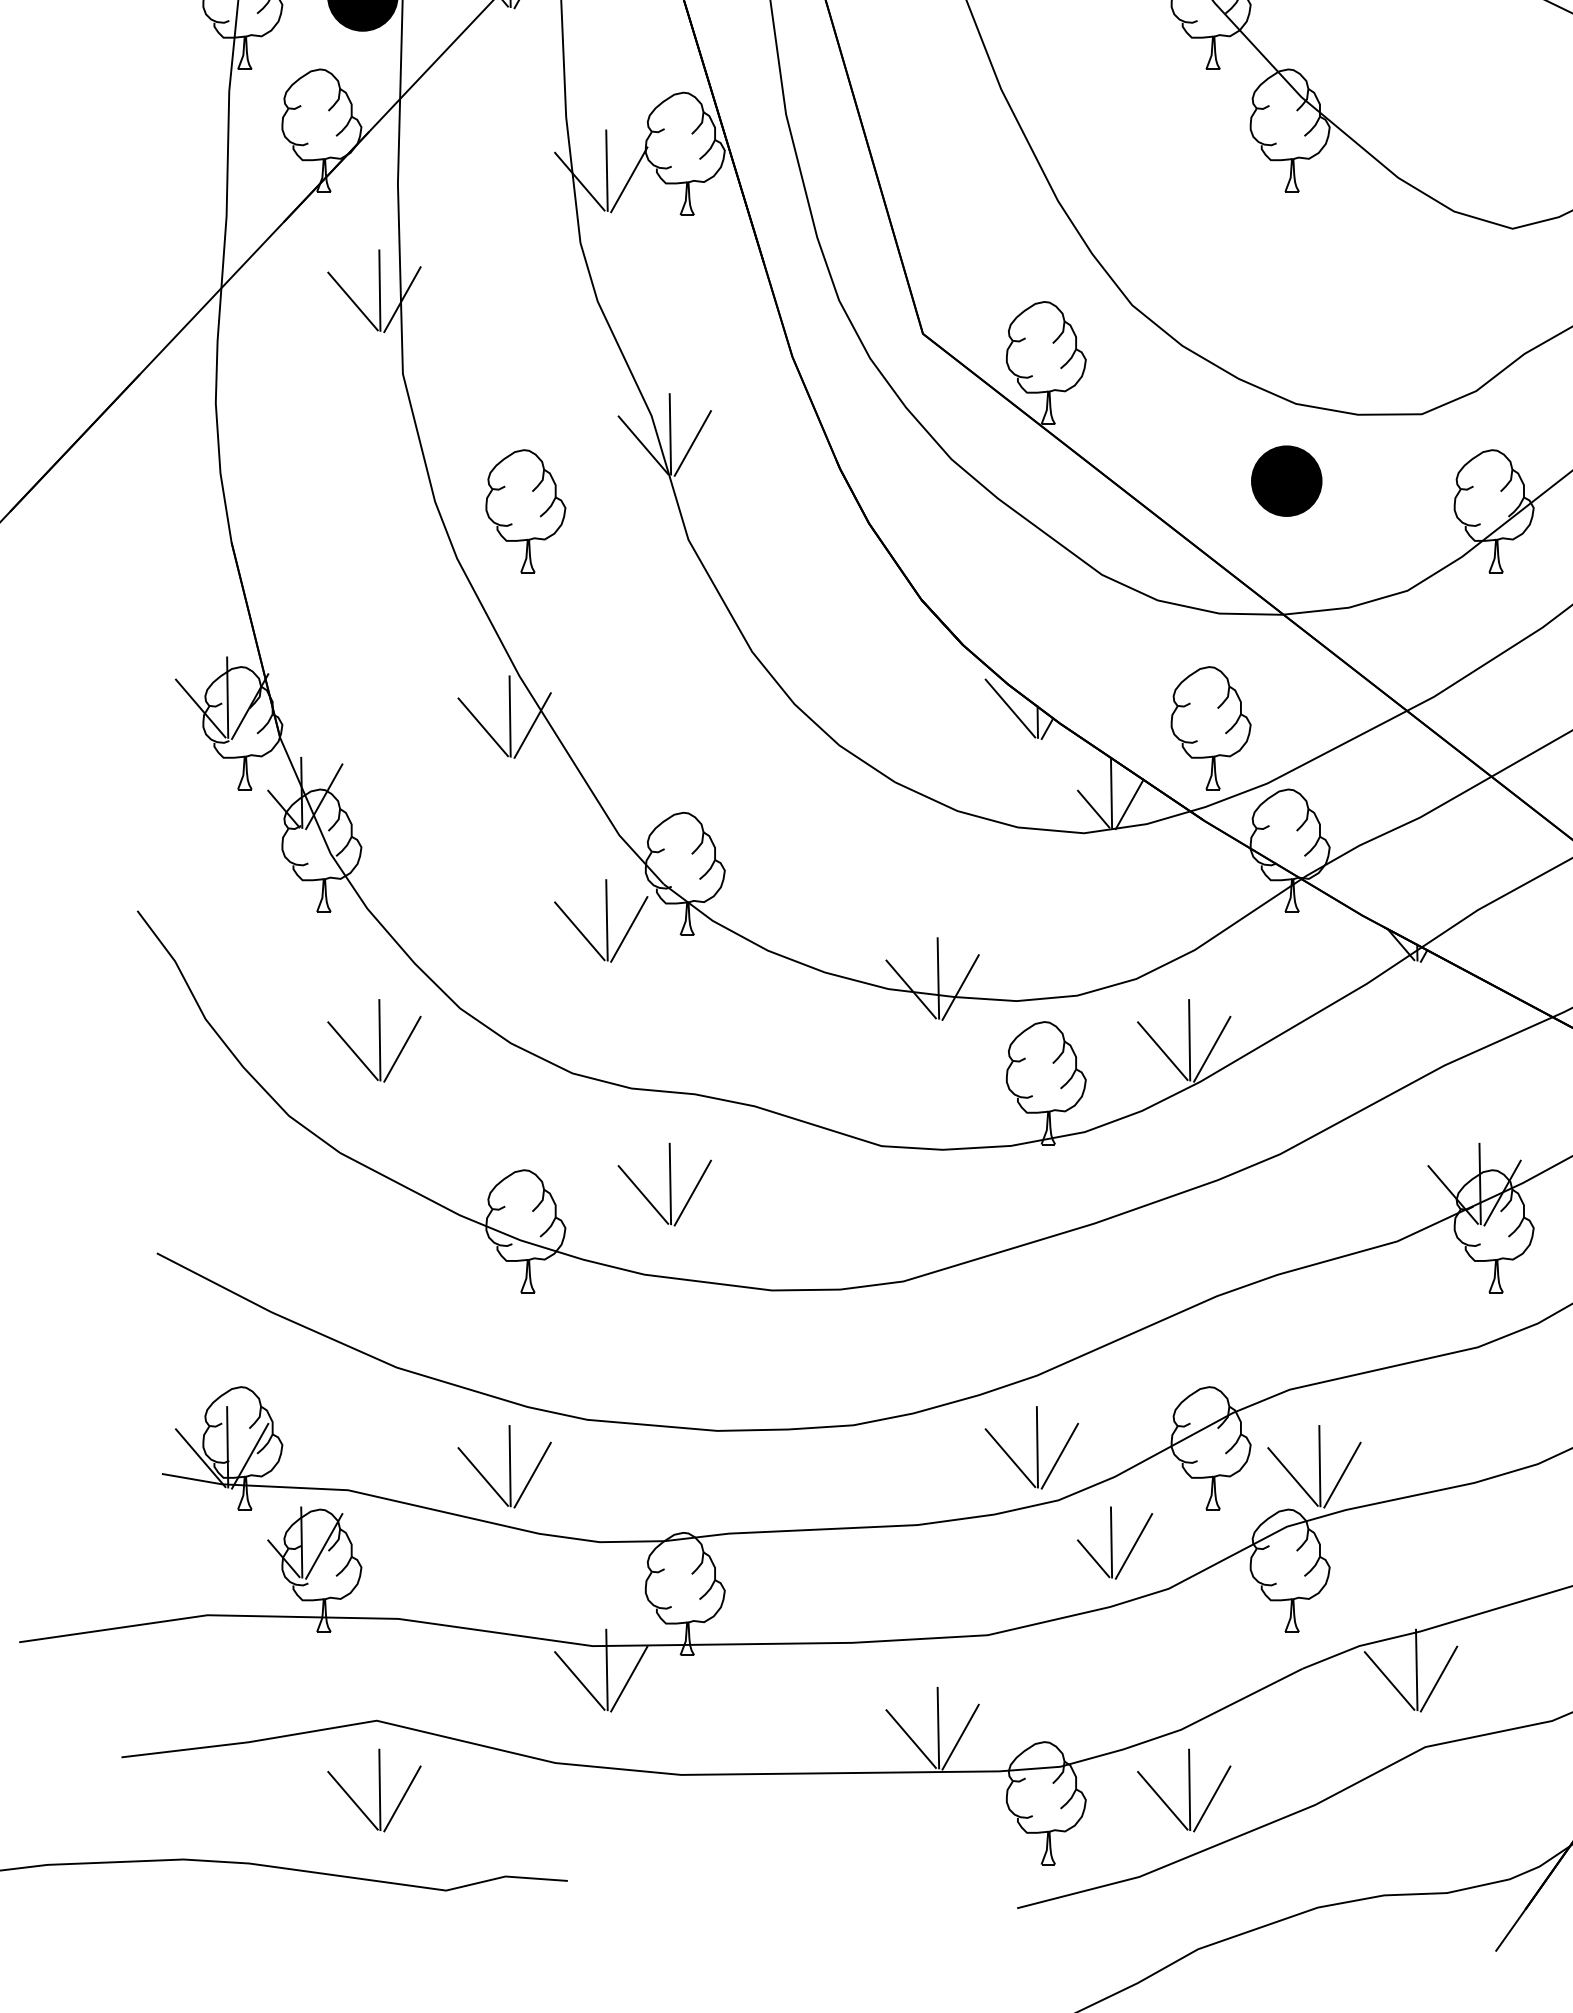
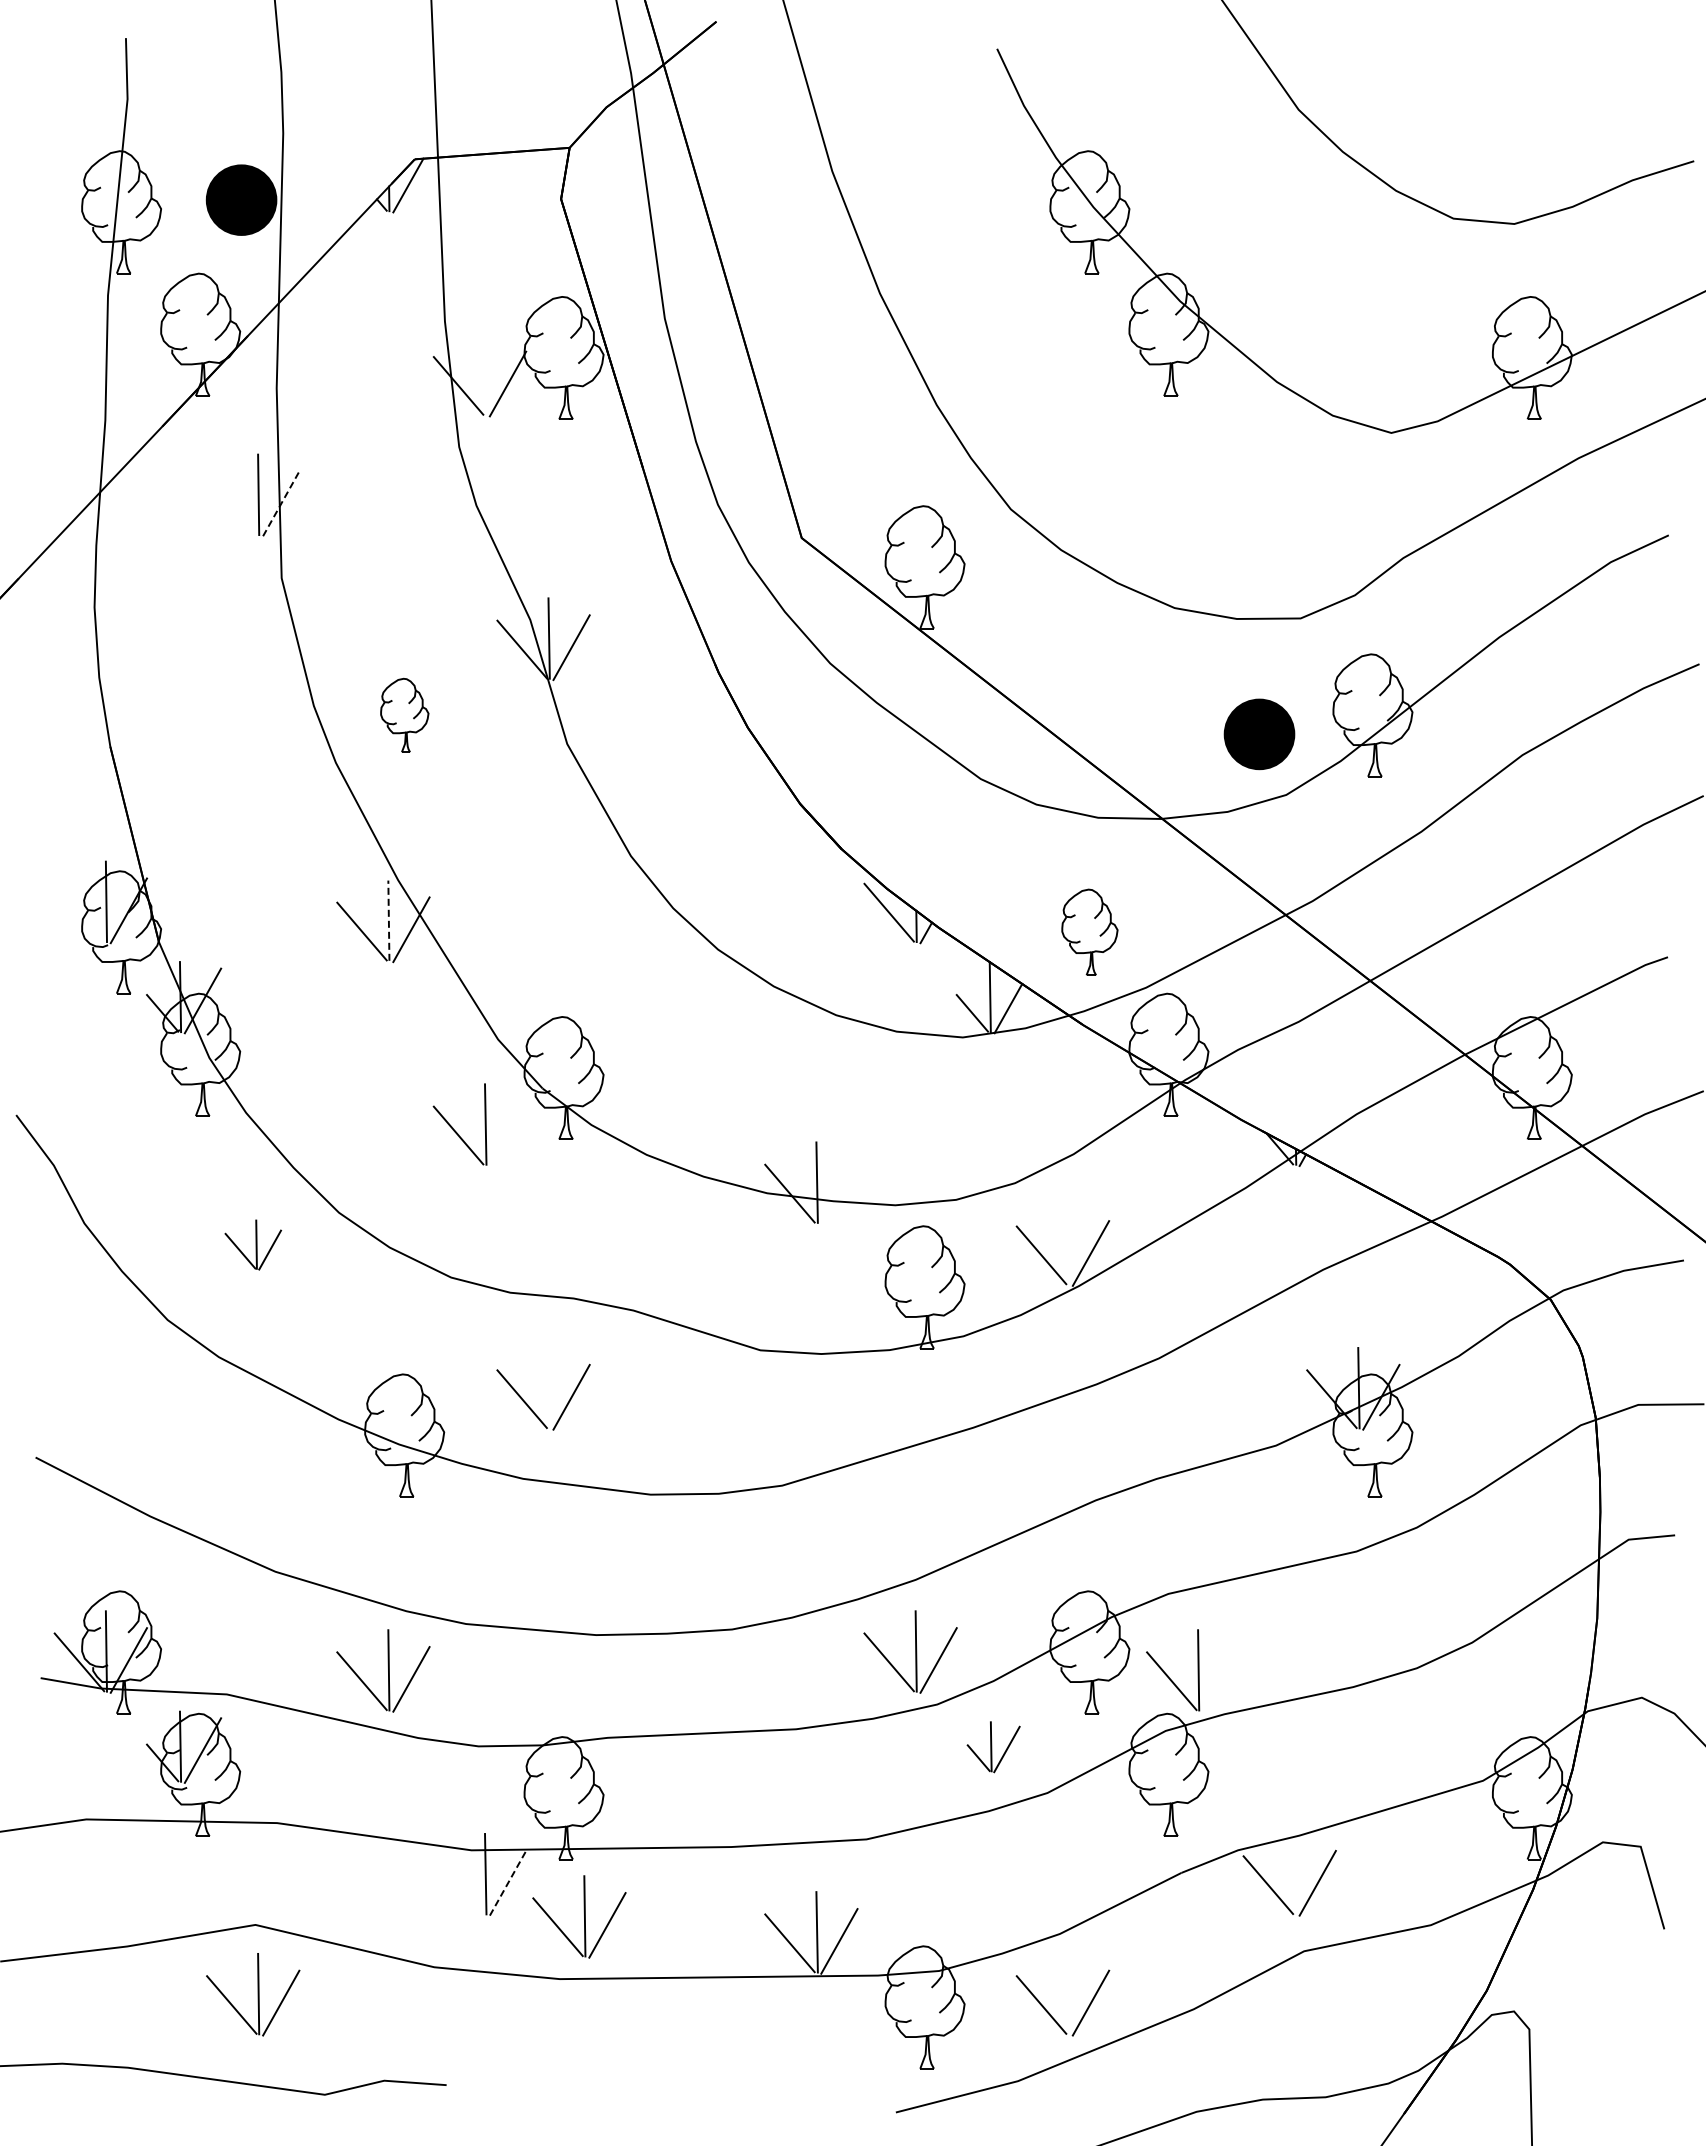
line: (606, 170) -> (485, 374), removed
line: (402, 299) -> (281, 503), solid -> dashed
line: (352, 301) -> (231, 505), removed
part: (1286, 481) -> (1259, 734), moved
part: (525, 511) -> (404, 715), size x0.6
line: (200, 708) -> (79, 912), removed
line: (509, 716) -> (388, 920), solid -> dashed
part: (1210, 728) -> (1089, 932), size x0.7
line: (628, 929) -> (507, 1133), removed
line: (960, 987) -> (839, 1191), removed
part: (374, 1040) -> (253, 1244), size x0.6
line: (1188, 1040) -> (1067, 1244), removed
line: (669, 1184) -> (548, 1388), removed
line: (1342, 1475) -> (1221, 1679), removed
part: (1114, 1542) -> (993, 1746), size x0.7
line: (1416, 1670) -> (1295, 1874), removed
line: (629, 1678) -> (508, 1882), solid -> dashed
line: (579, 1681) -> (458, 1885), removed
part: (700, 1712) -> (579, 1916), added
line: (1188, 1789) -> (1067, 1993), removed

